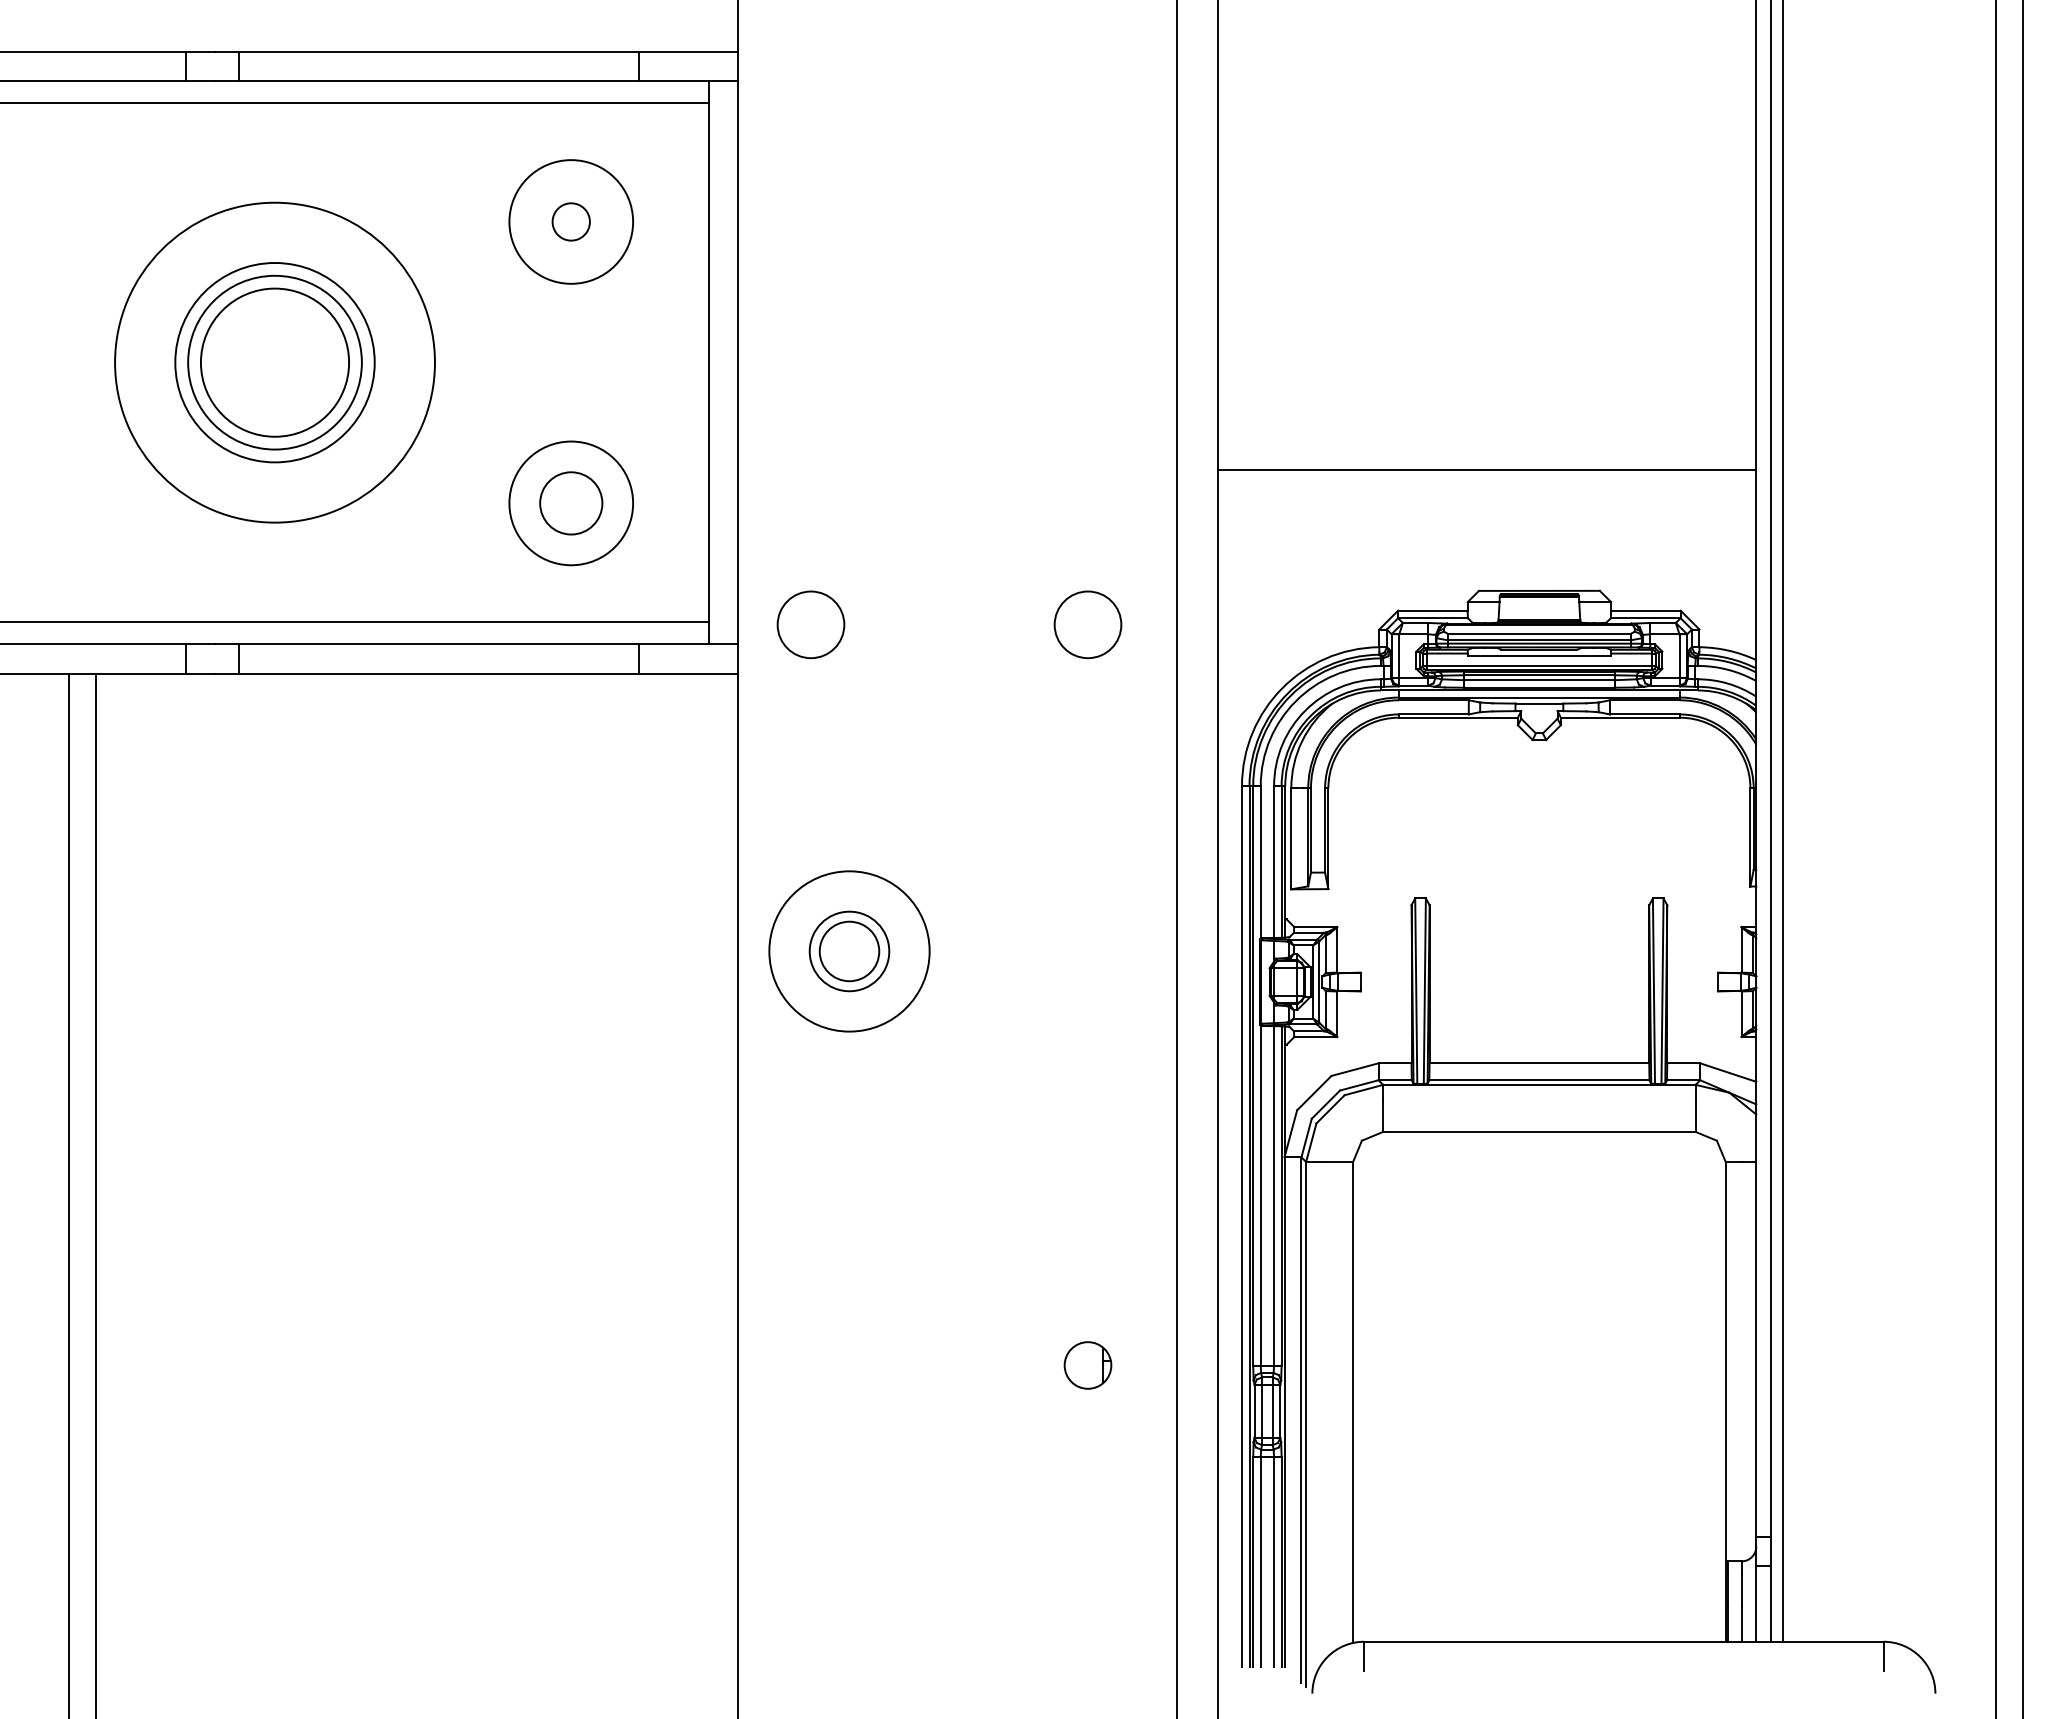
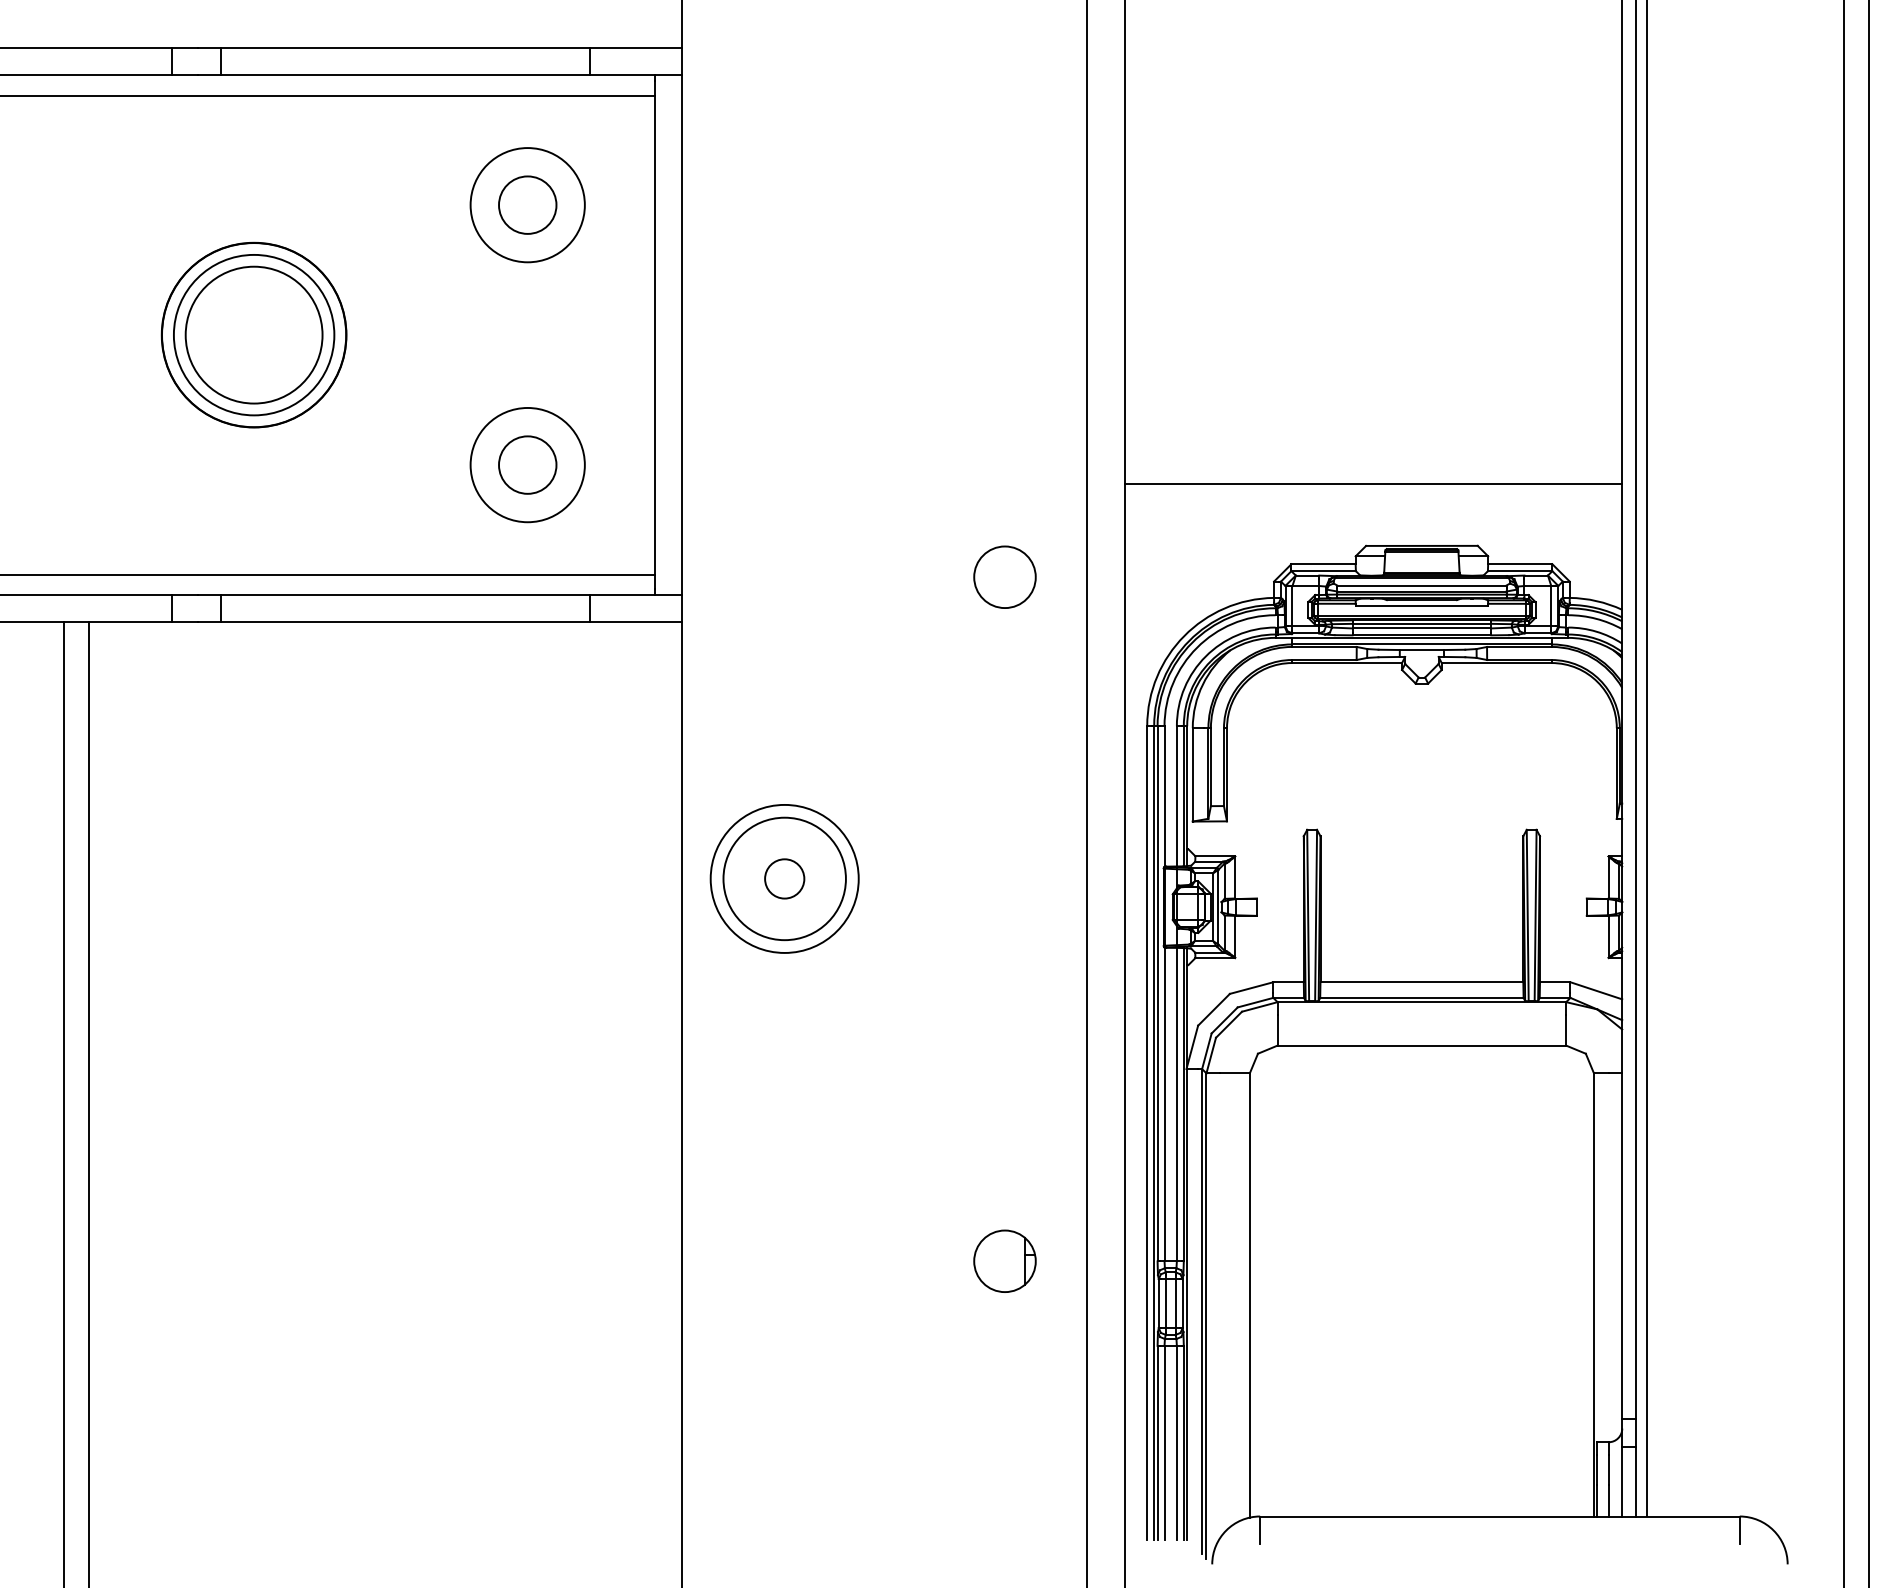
circle: (571, 221) -> (527, 204), size x1.67
circle: (274, 362) -> (253, 334), size x0.62
line: (1487, 470) -> (1373, 483), moved
circle: (810, 624) -> (748, 576), removed
circle: (849, 951) -> (784, 878), size x0.71
circle: (849, 951) -> (784, 878), size x1.67
part: (1087, 1365) -> (1004, 1261), size x1.43

